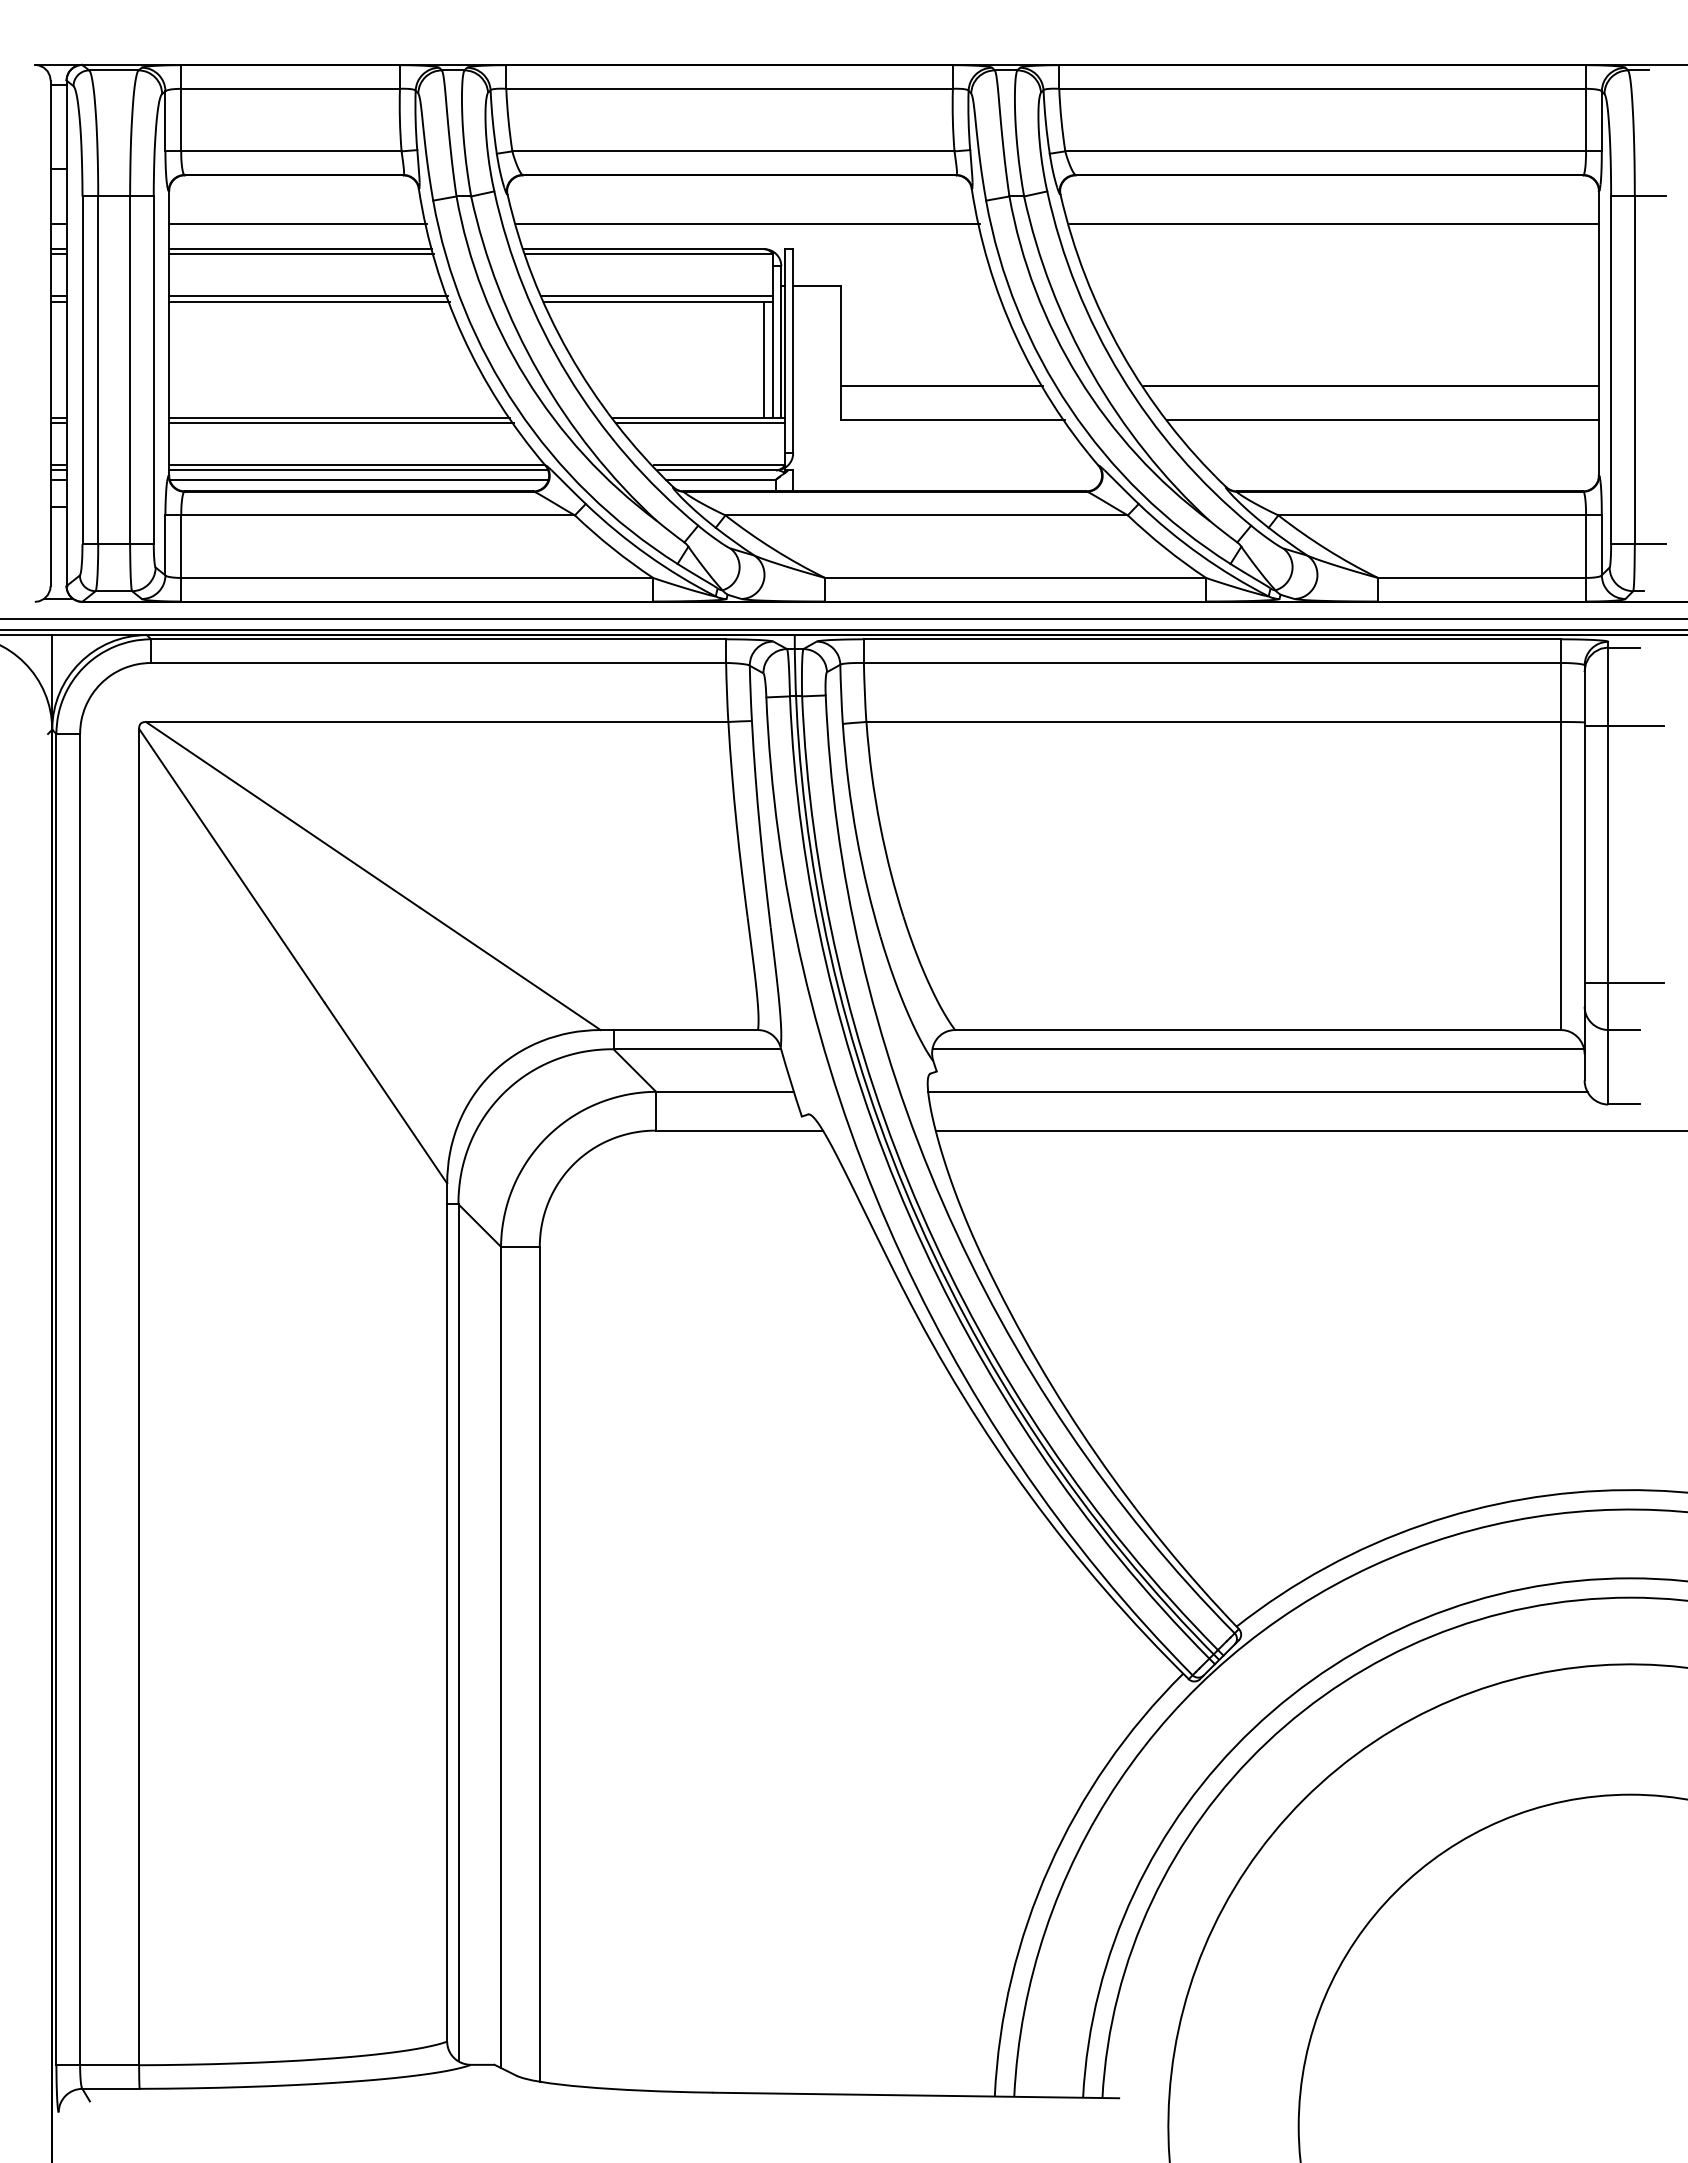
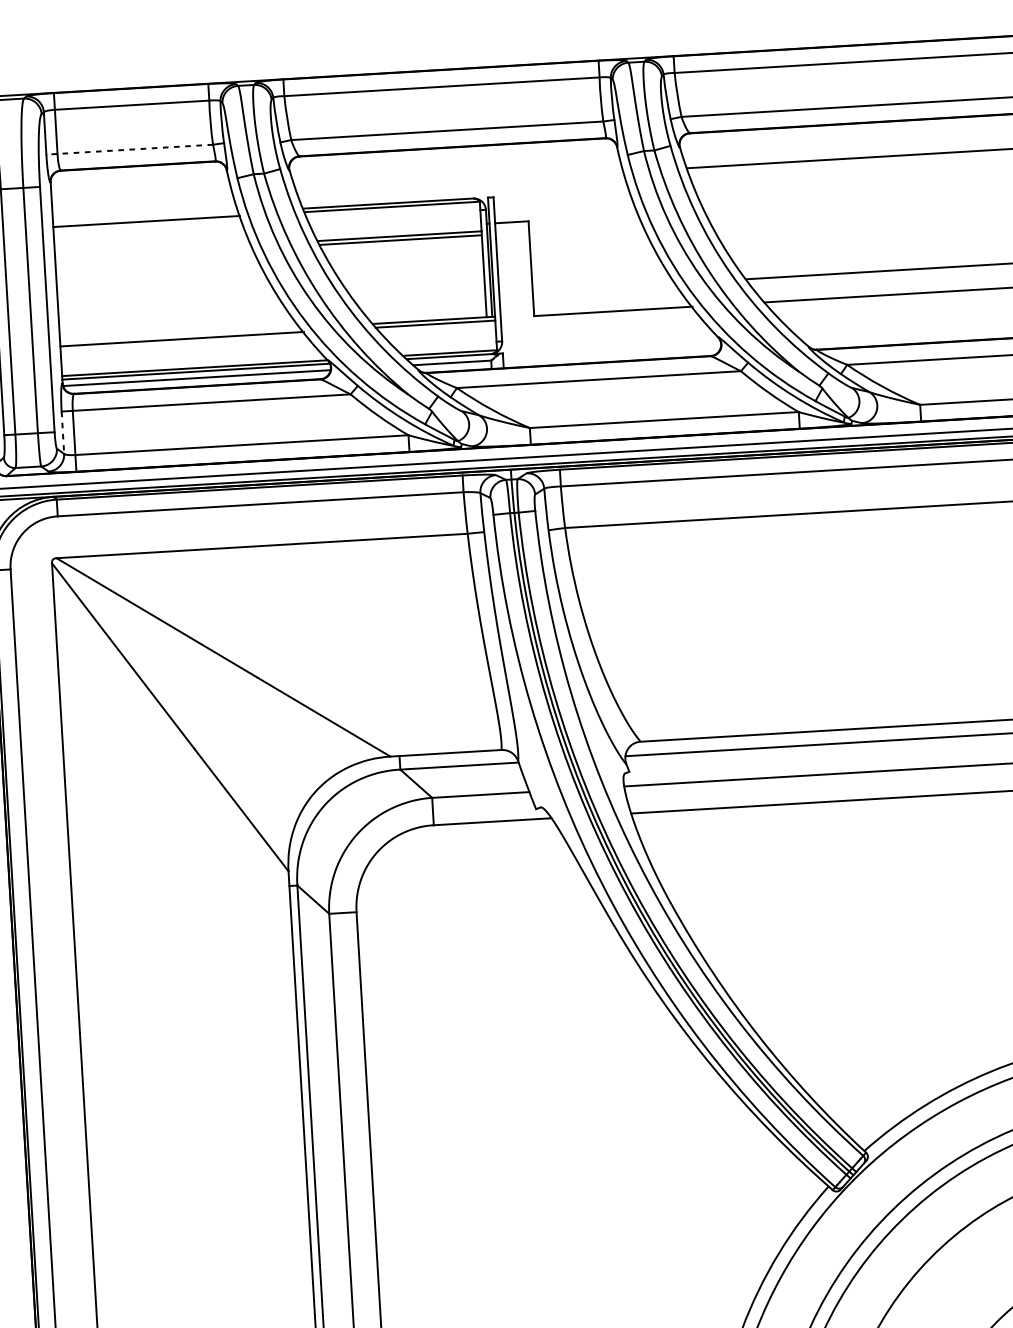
line: (283, 151) -> (129, 149), solid -> dashed
line: (297, 224) -> (142, 200), removed
line: (747, 224) -> (460, 181), removed
line: (300, 249) -> (145, 218), removed
line: (308, 296) -> (153, 251), removed
line: (309, 301) -> (154, 254), removed
line: (764, 359) -> (477, 276), removed
line: (941, 386) -> (604, 288), removed
line: (339, 417) -> (180, 335), removed
line: (165, 545) -> (62, 432), solid -> dashed

